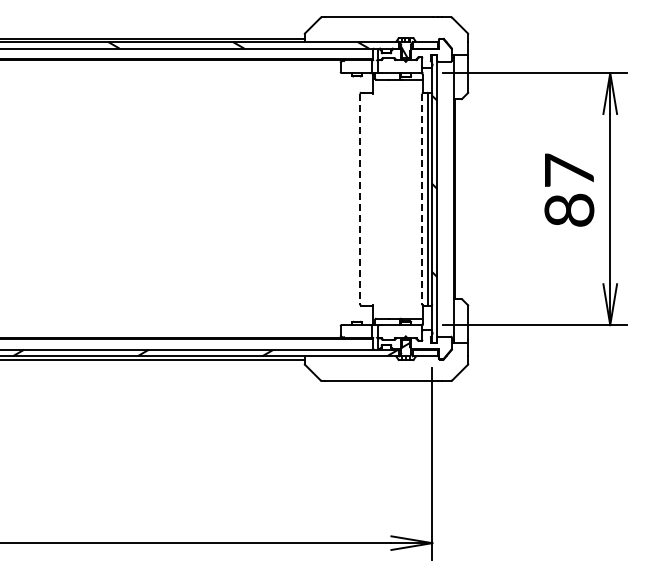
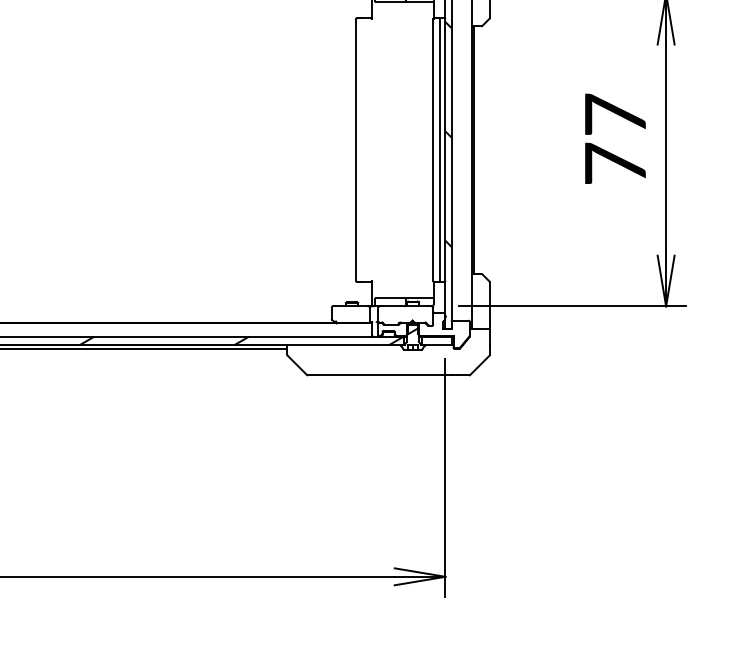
line: (360, 199) -> (356, 150), dashed -> solid
line: (422, 199) -> (433, 150), dashed -> solid
text: (569, 209) -> (615, 163), 87 -> 77

